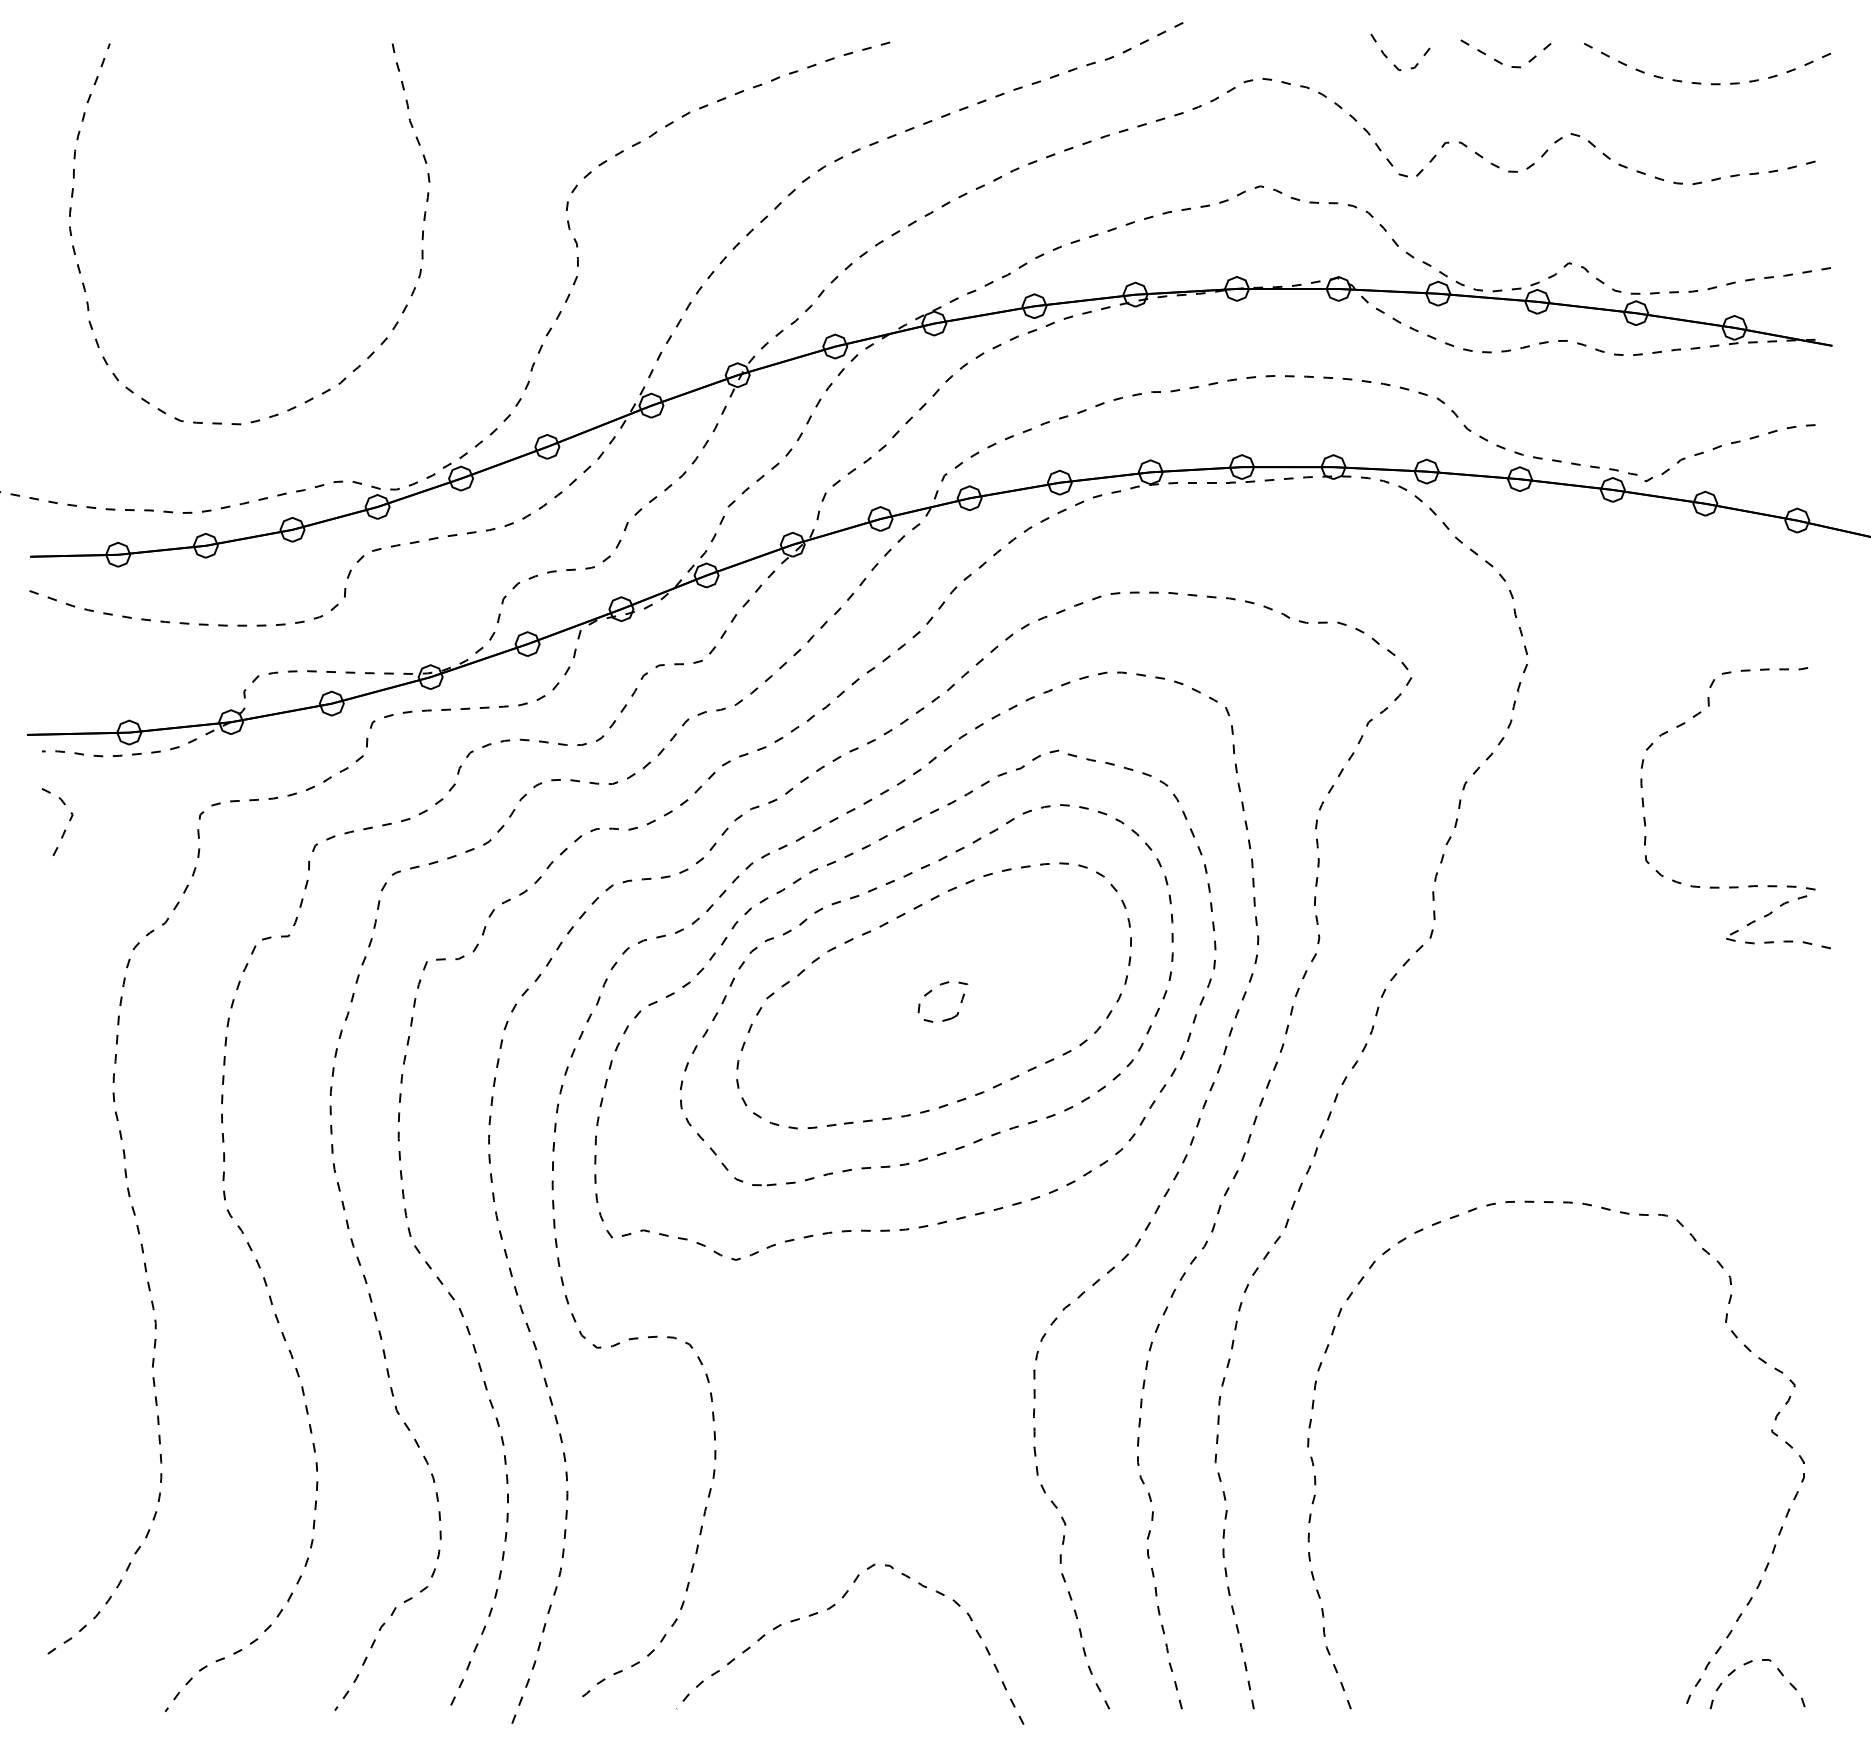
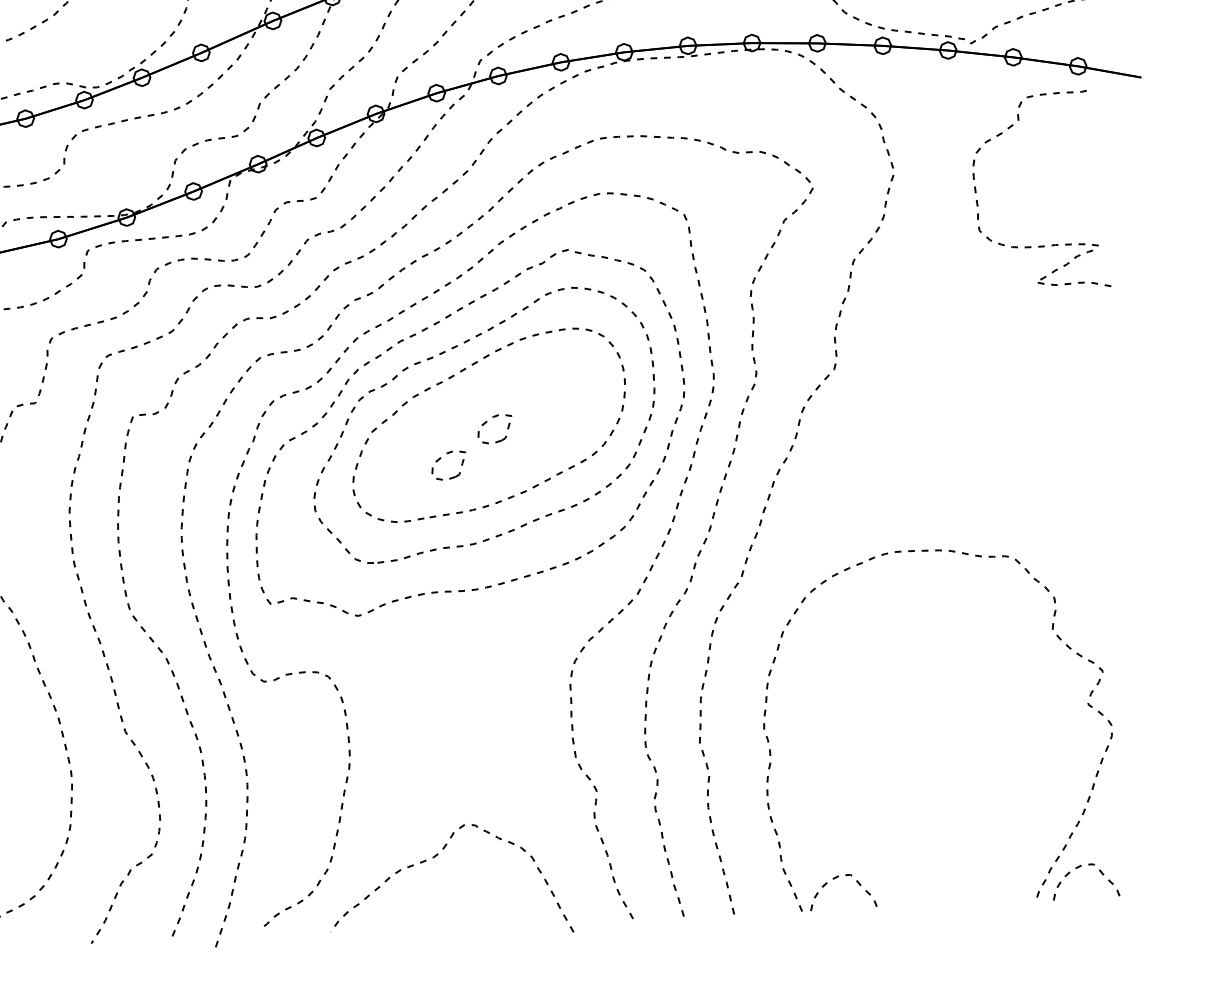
part: (1735, 886) -> (1042, 245), moved
part: (864, 1040) -> (441, 458), added
curve: (1400, 1664) -> (835, 878), added

